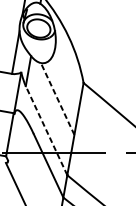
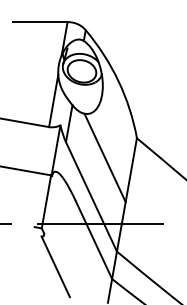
line: (57, 98) -> (105, 157), dashed -> solid
line: (46, 130) -> (91, 196), dashed -> solid

